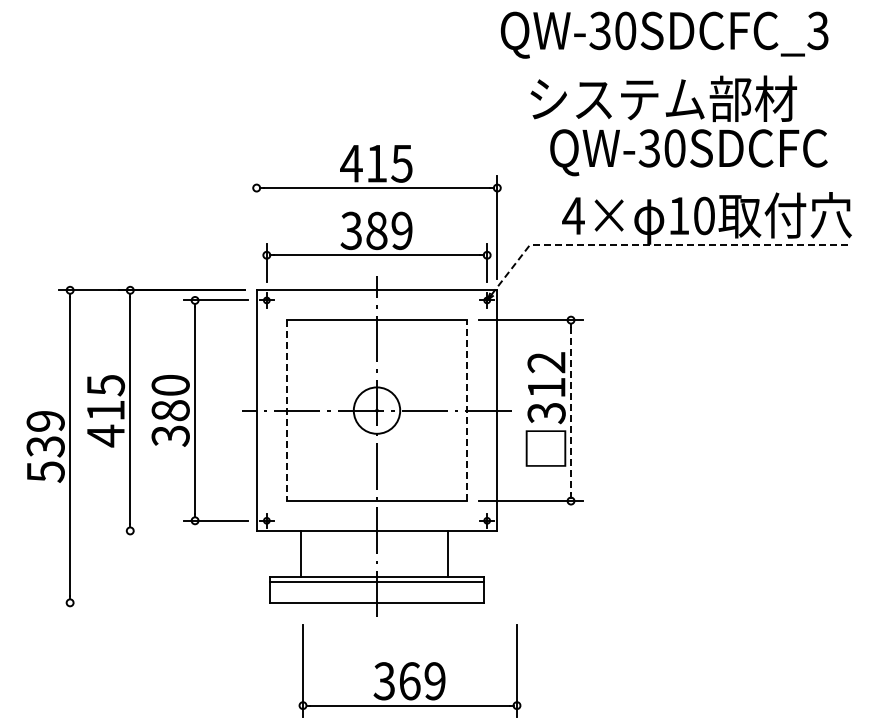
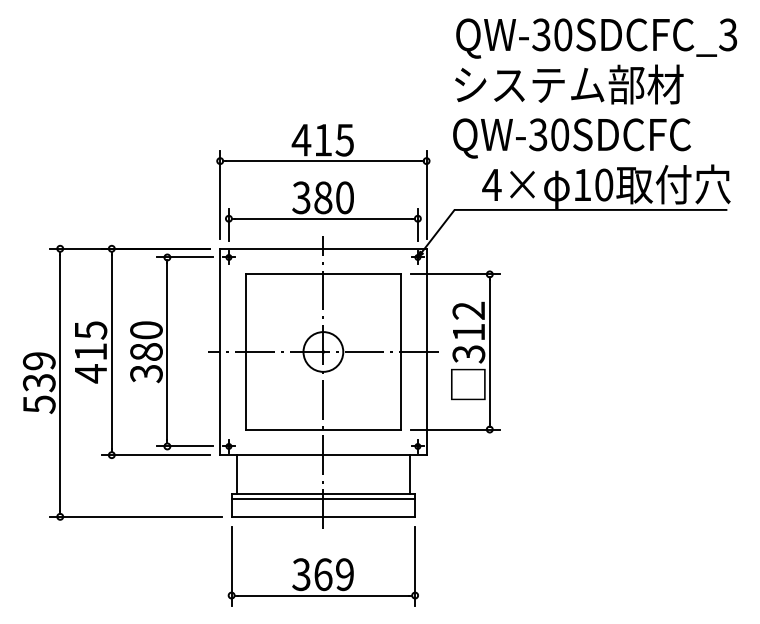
text: (664, 34) -> (596, 37), moved
text: (688, 152) -> (571, 138), moved
line: (256, 227) -> (220, 194), added
text: (401, 230) -> (344, 197), 389 -> 380
line: (656, 245) -> (563, 210), dashed -> solid
line: (467, 410) -> (401, 351), dashed -> solid
line: (571, 410) -> (490, 351), dashed -> solid
line: (286, 411) -> (245, 352), dashed -> solid
line: (181, 530) -> (155, 454), added
line: (301, 553) -> (237, 474), moved
line: (447, 553) -> (409, 474), moved
line: (158, 602) -> (136, 516), added
part: (409, 670) -> (322, 565), moved

